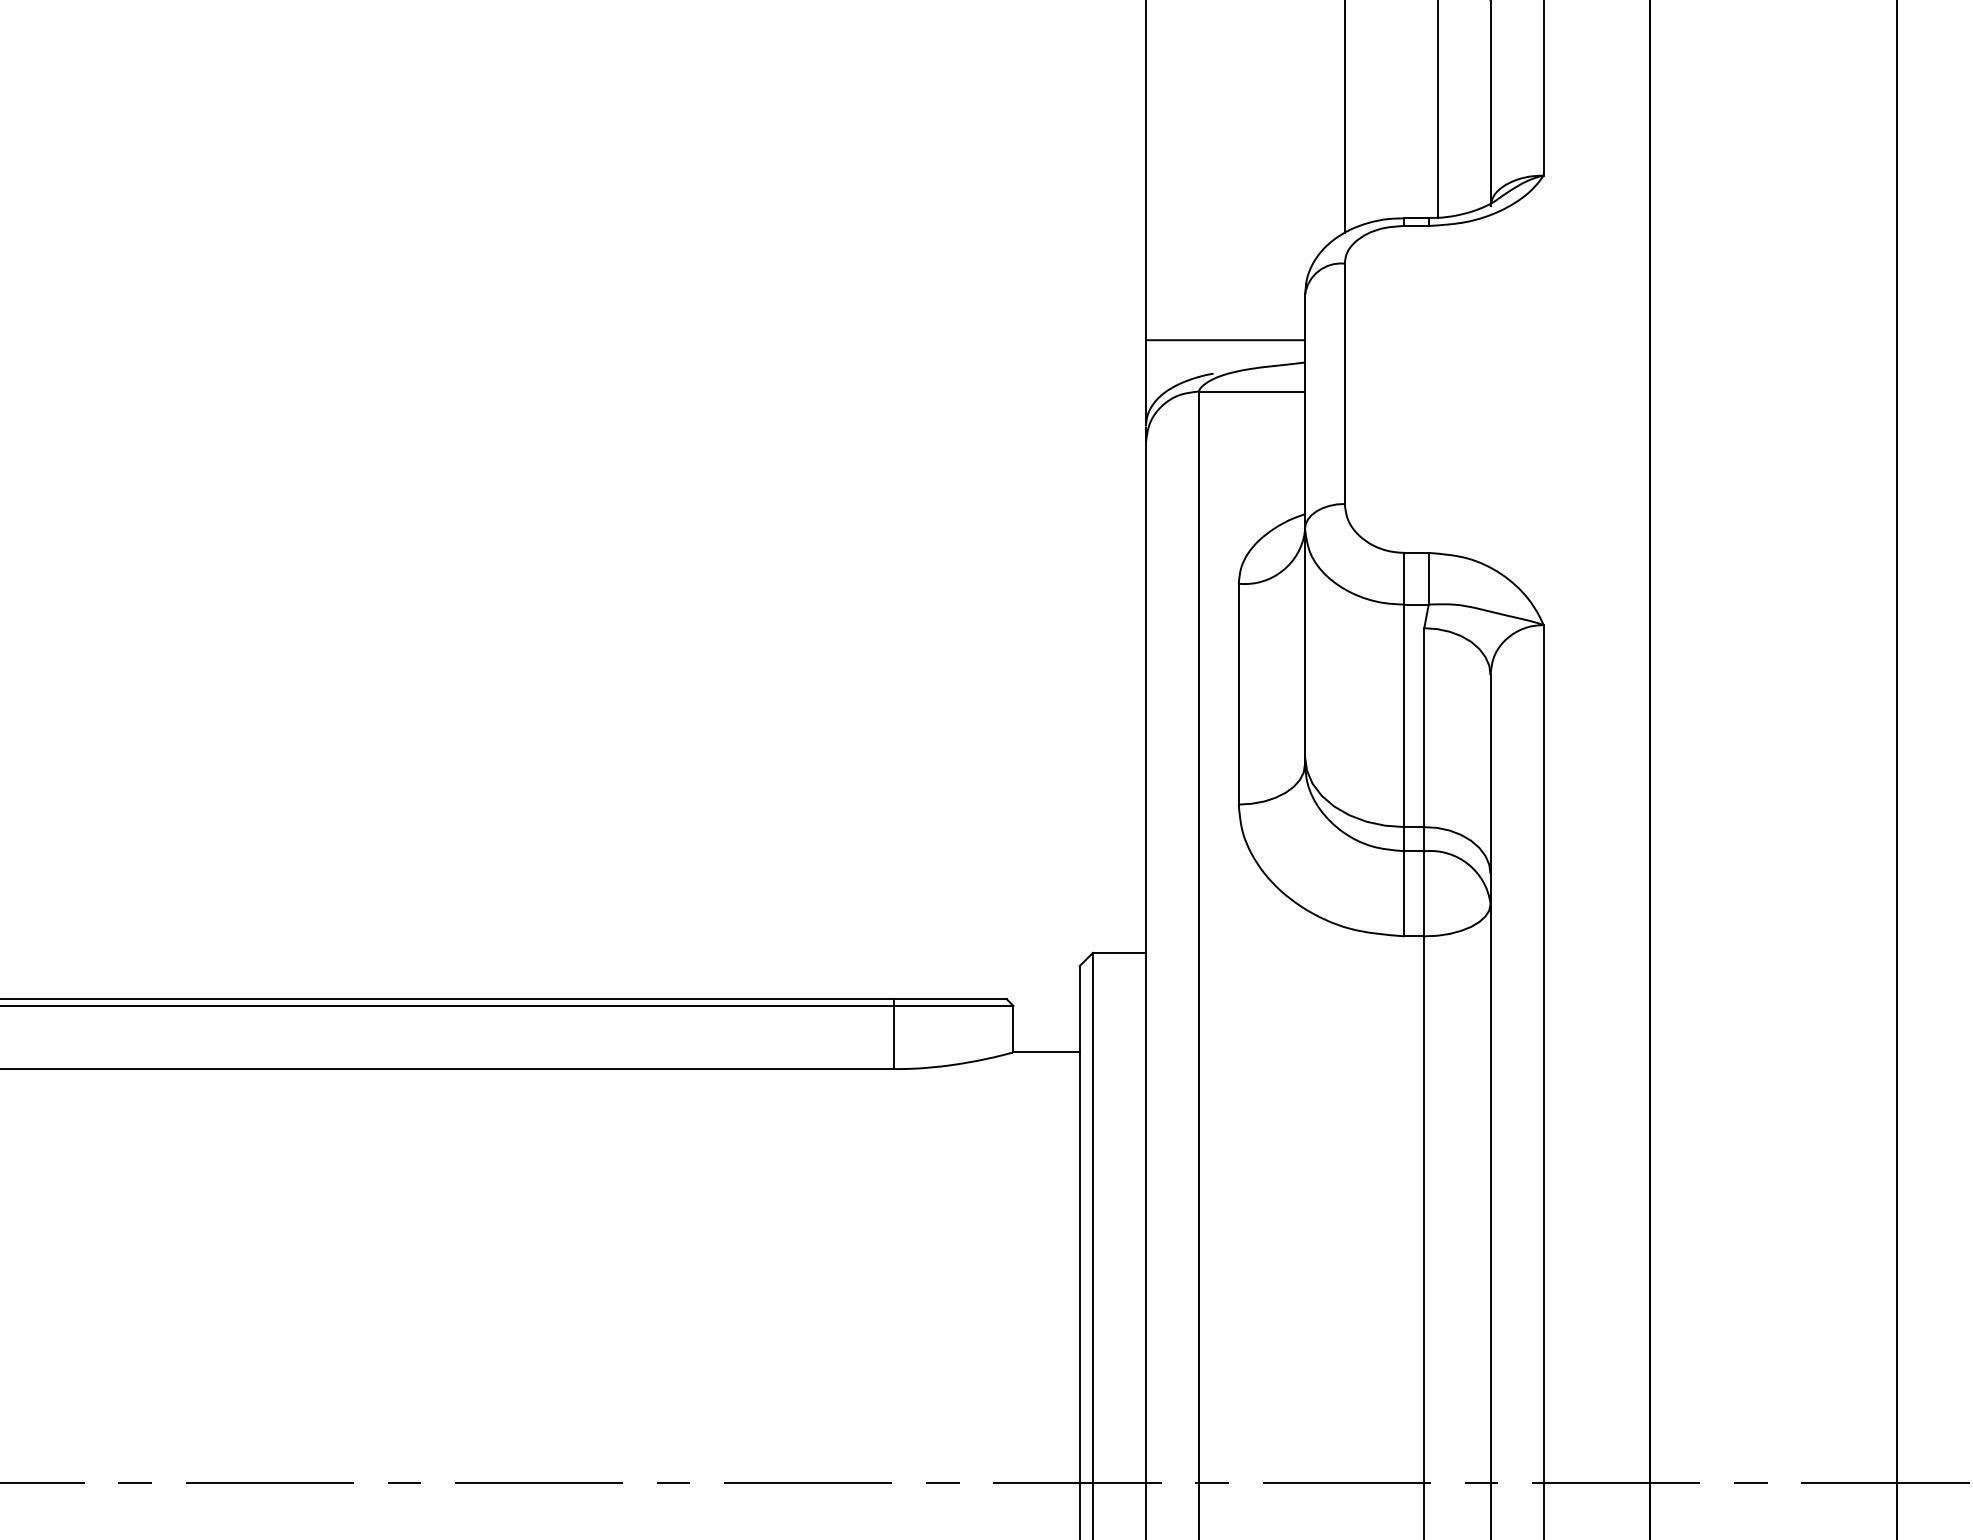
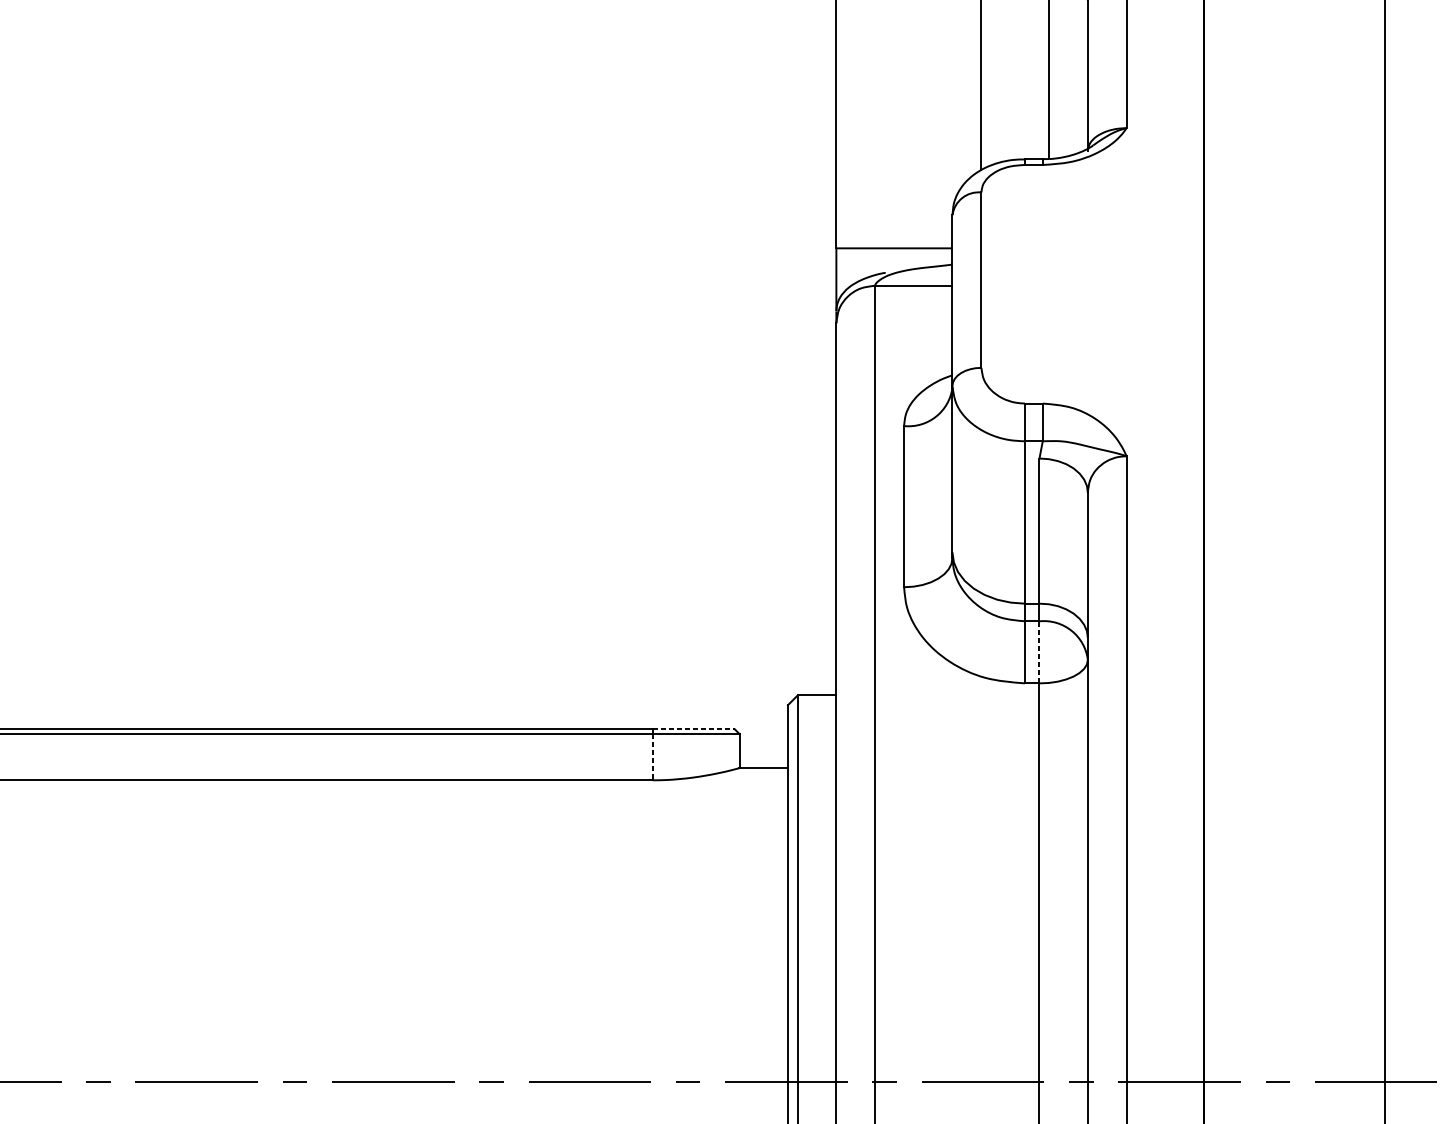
line: (1424, 893) -> (1039, 652), solid -> dashed
line: (950, 999) -> (693, 729), solid -> dashed
line: (894, 1037) -> (652, 757), solid -> dashed

